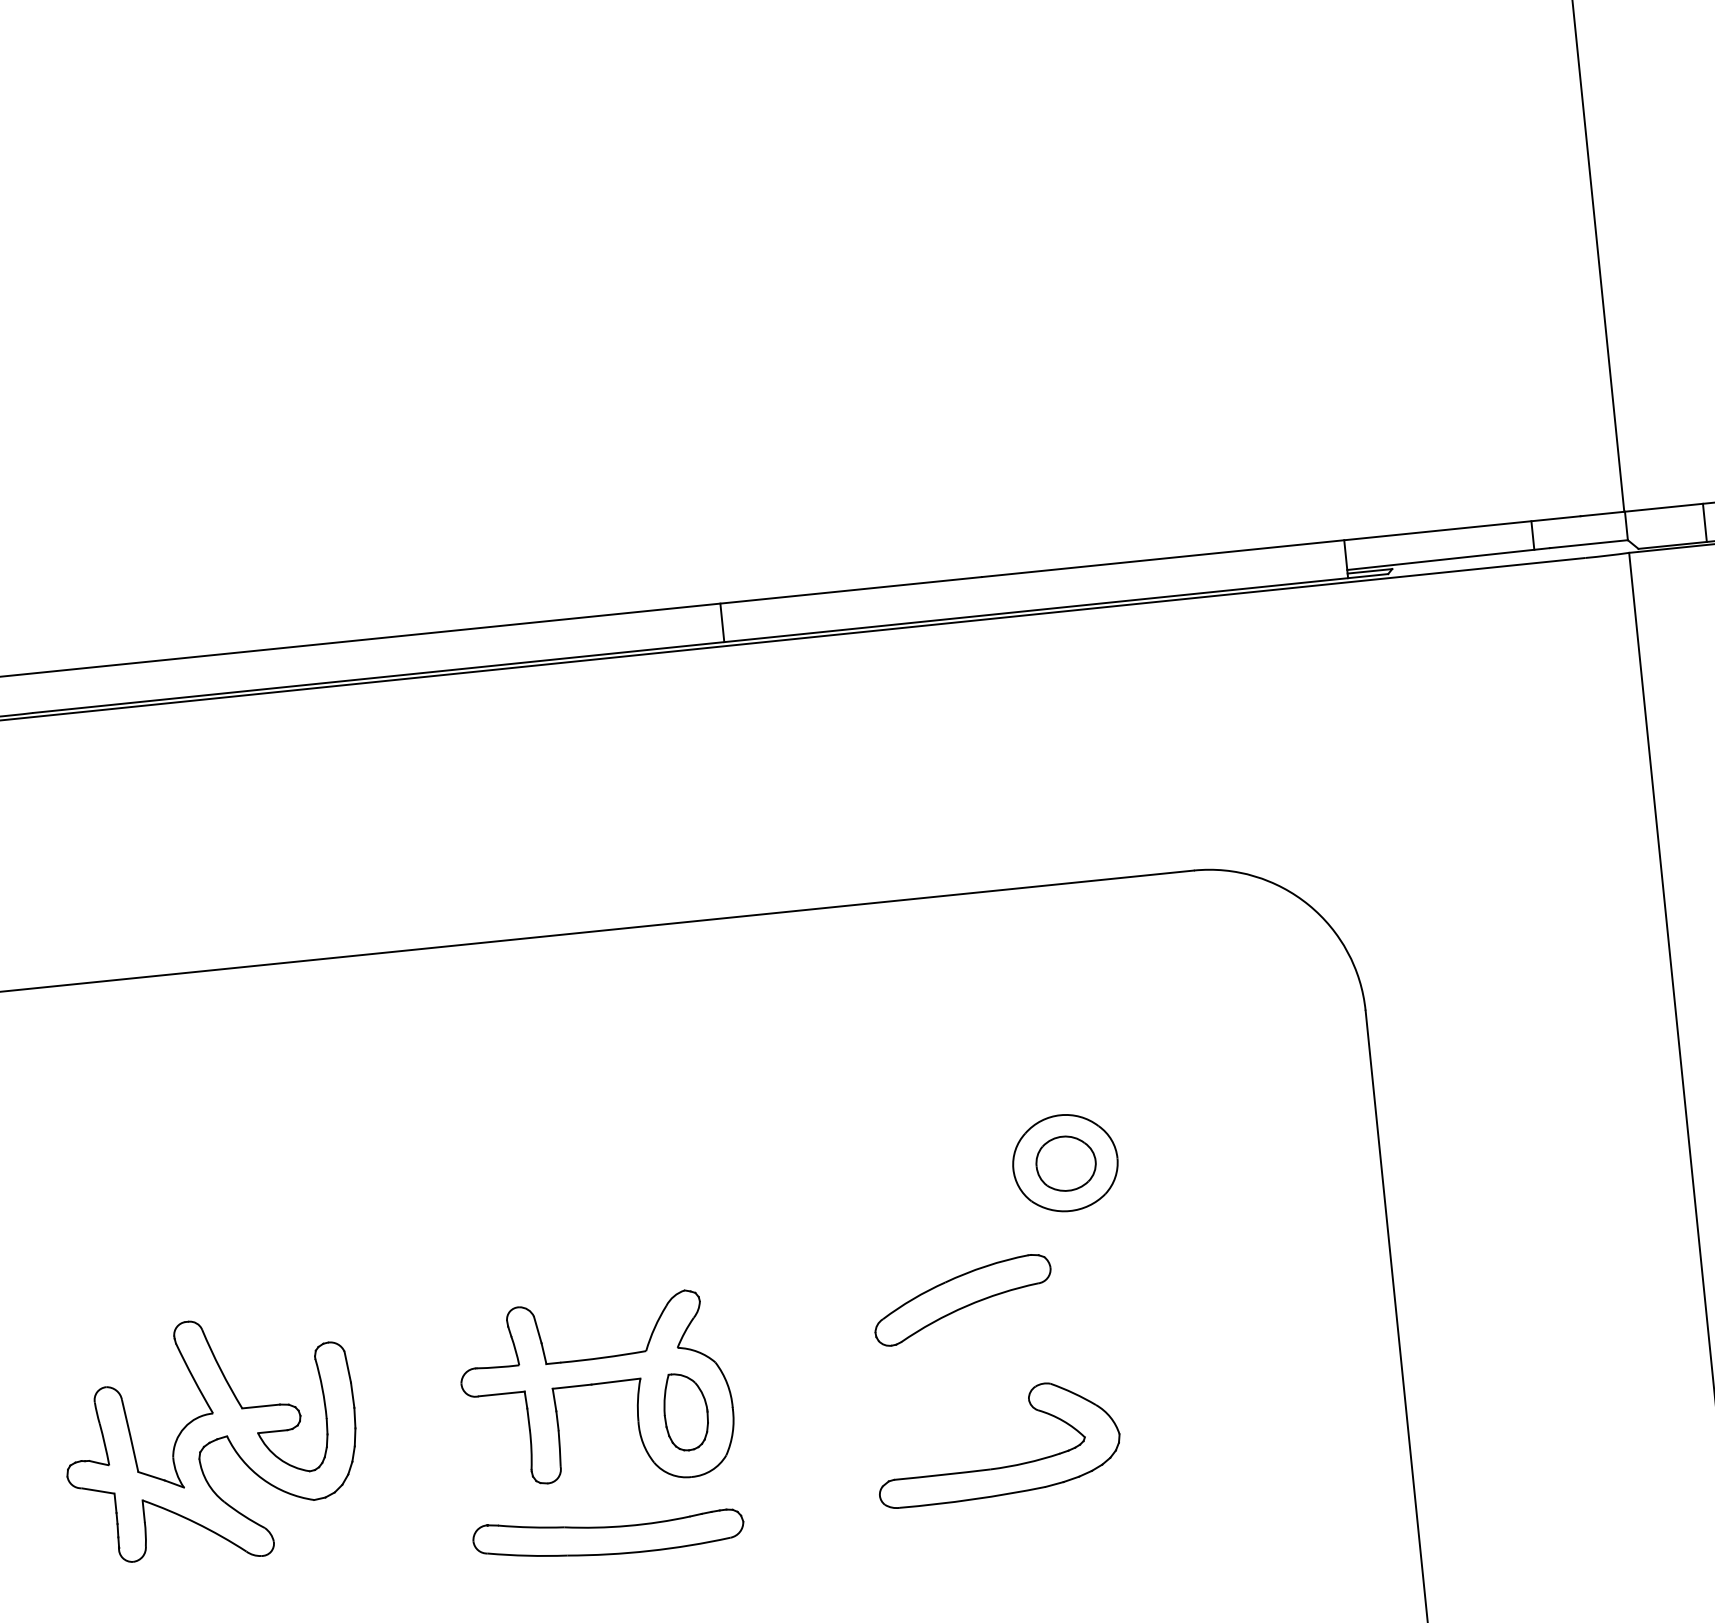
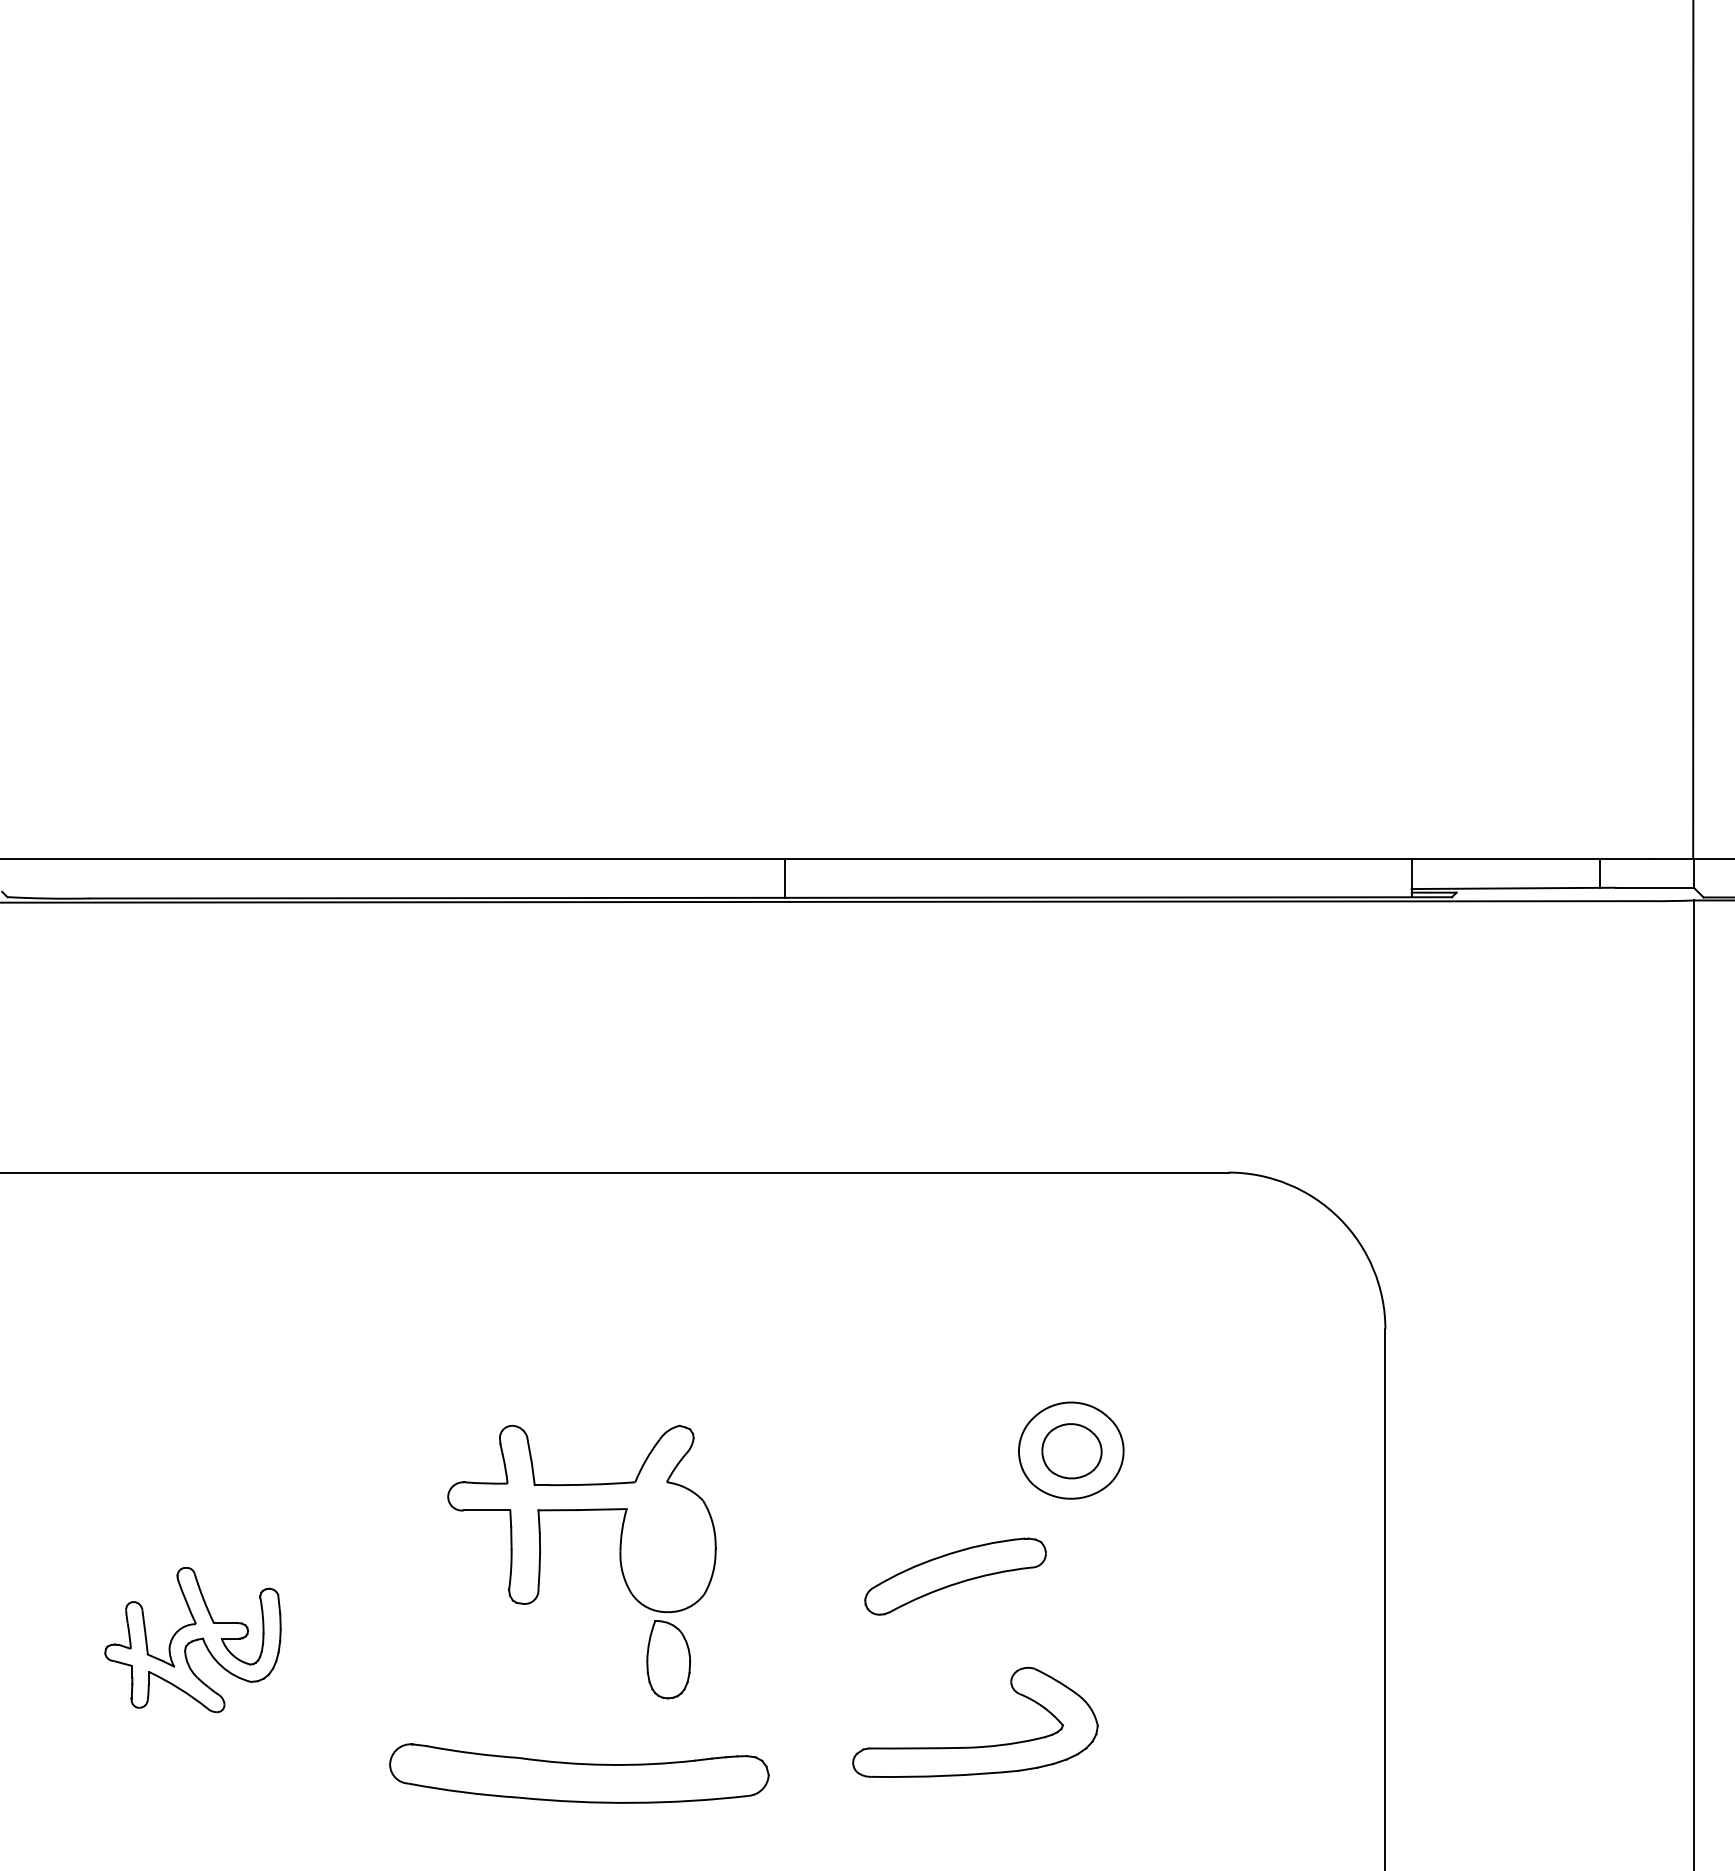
part: (595, 1384) -> (581, 1510), moved
part: (210, 1439) -> (192, 1639), size x0.6
part: (608, 1534) -> (579, 1773), size x1.4

